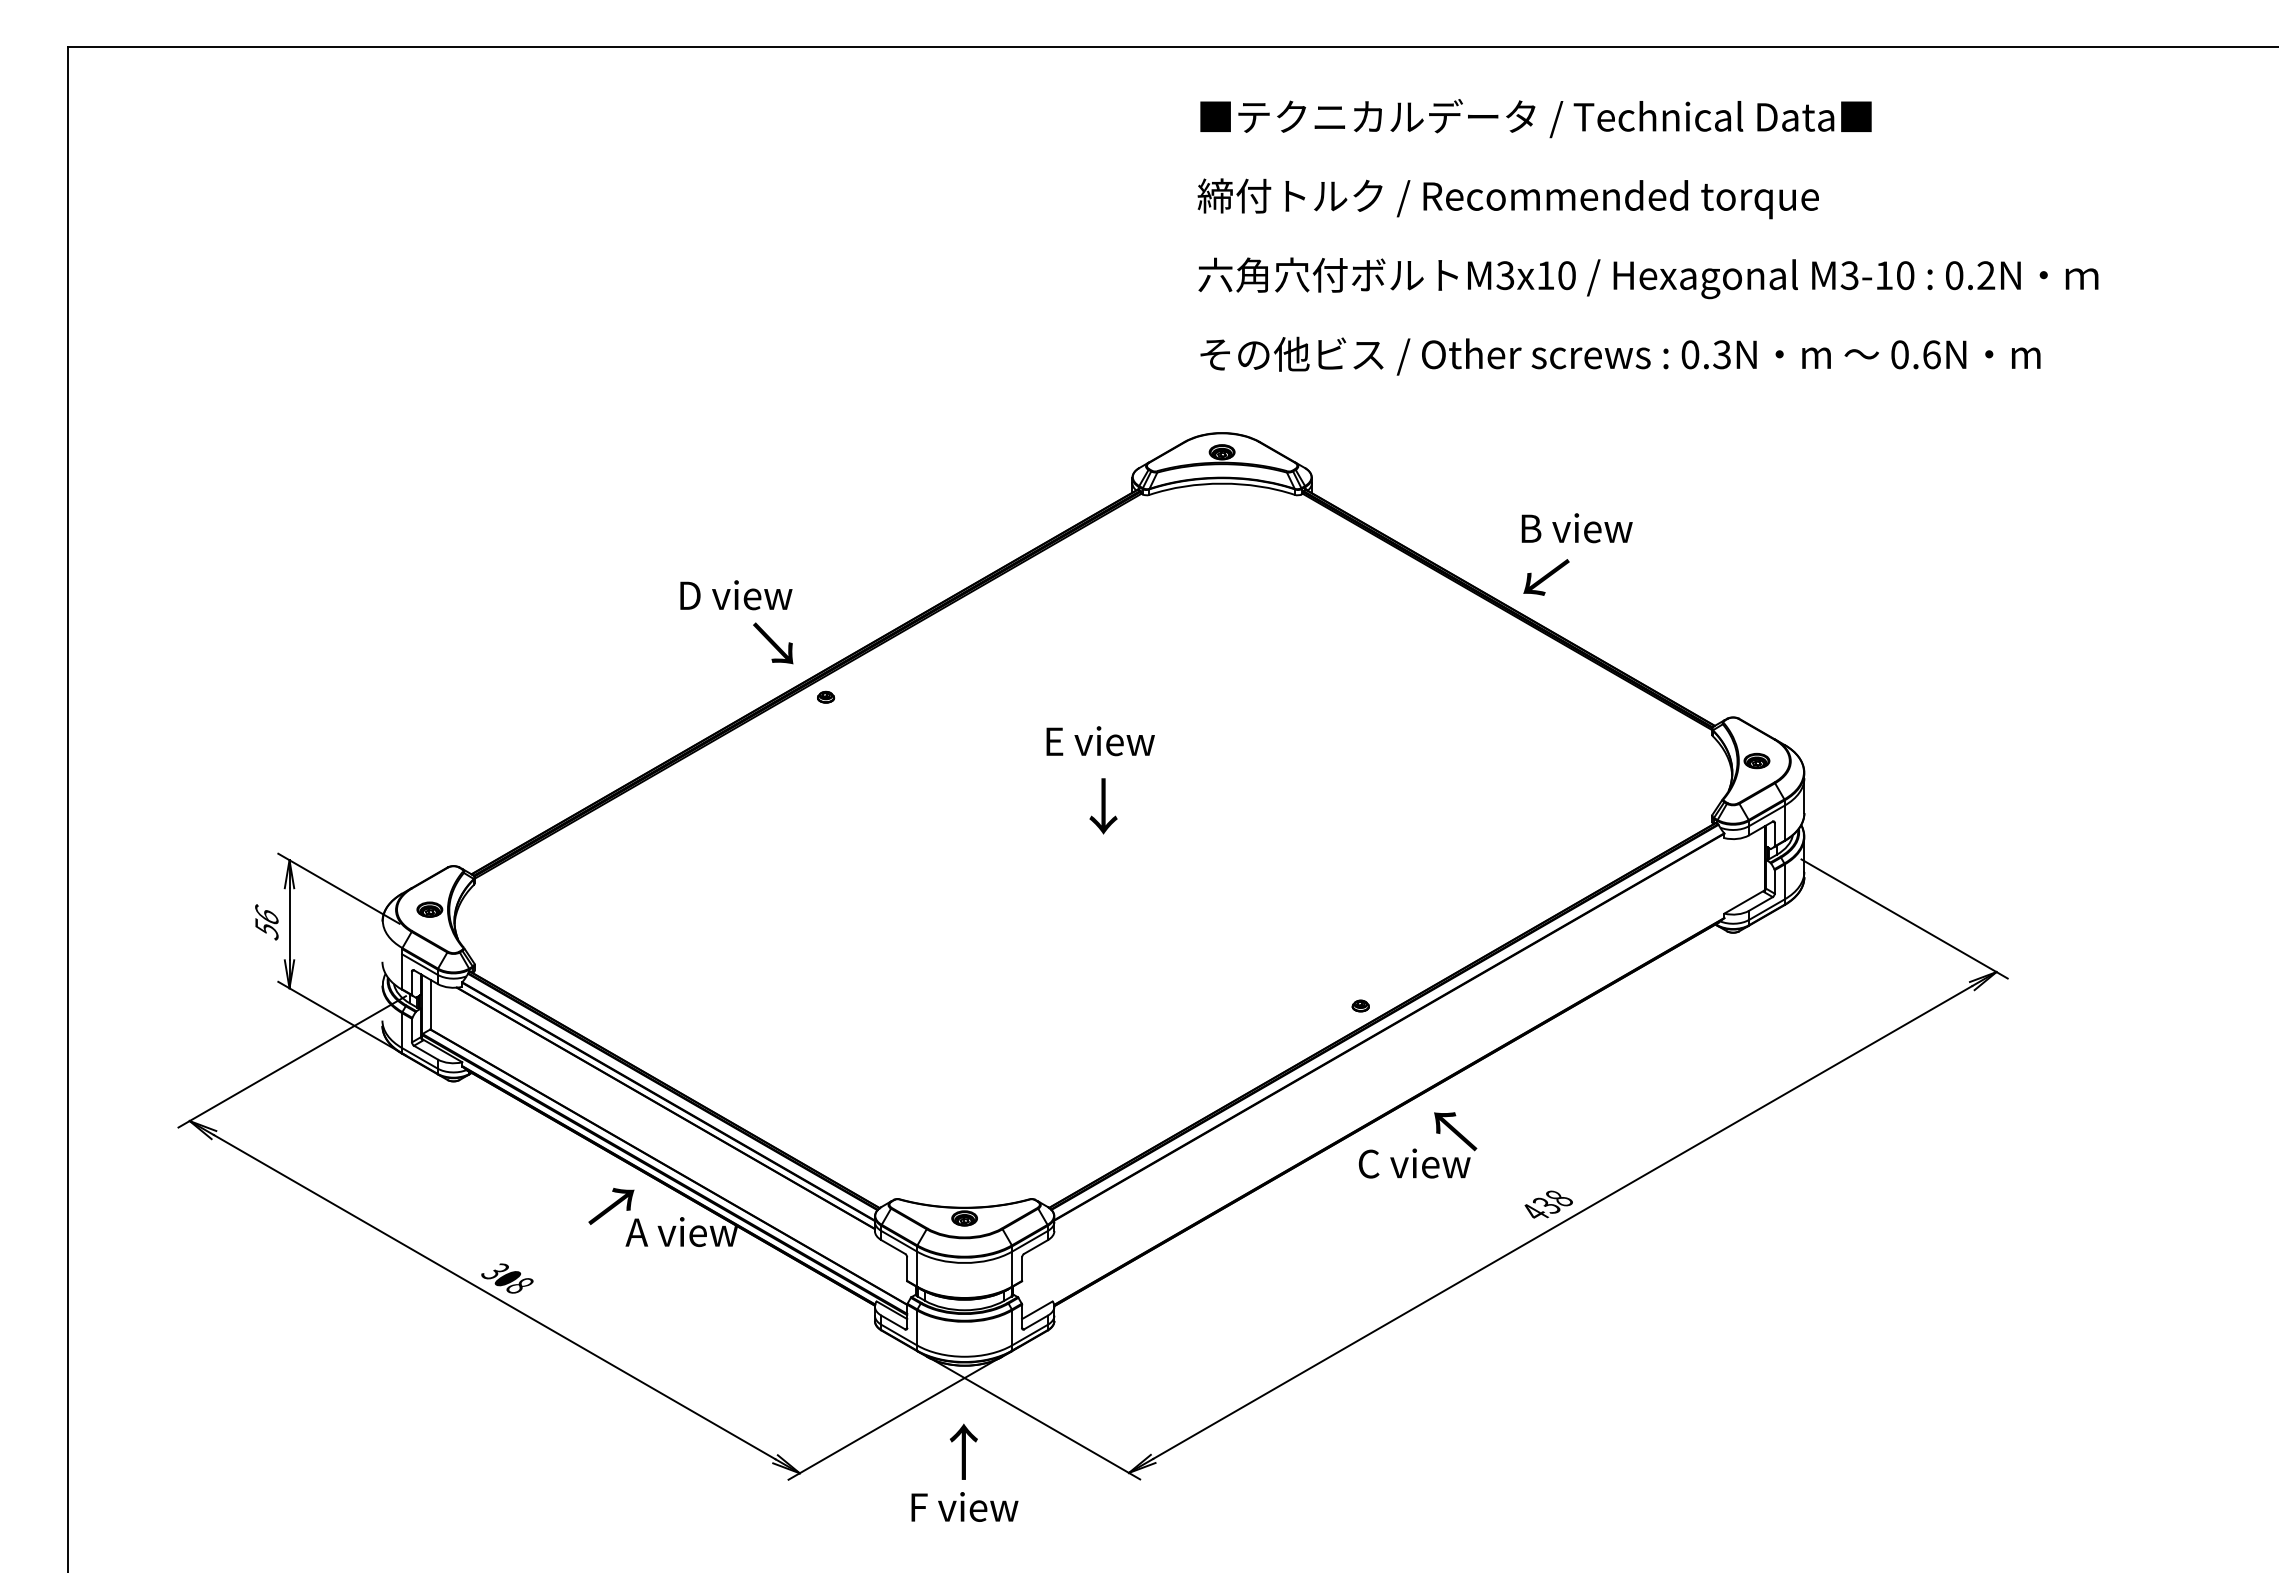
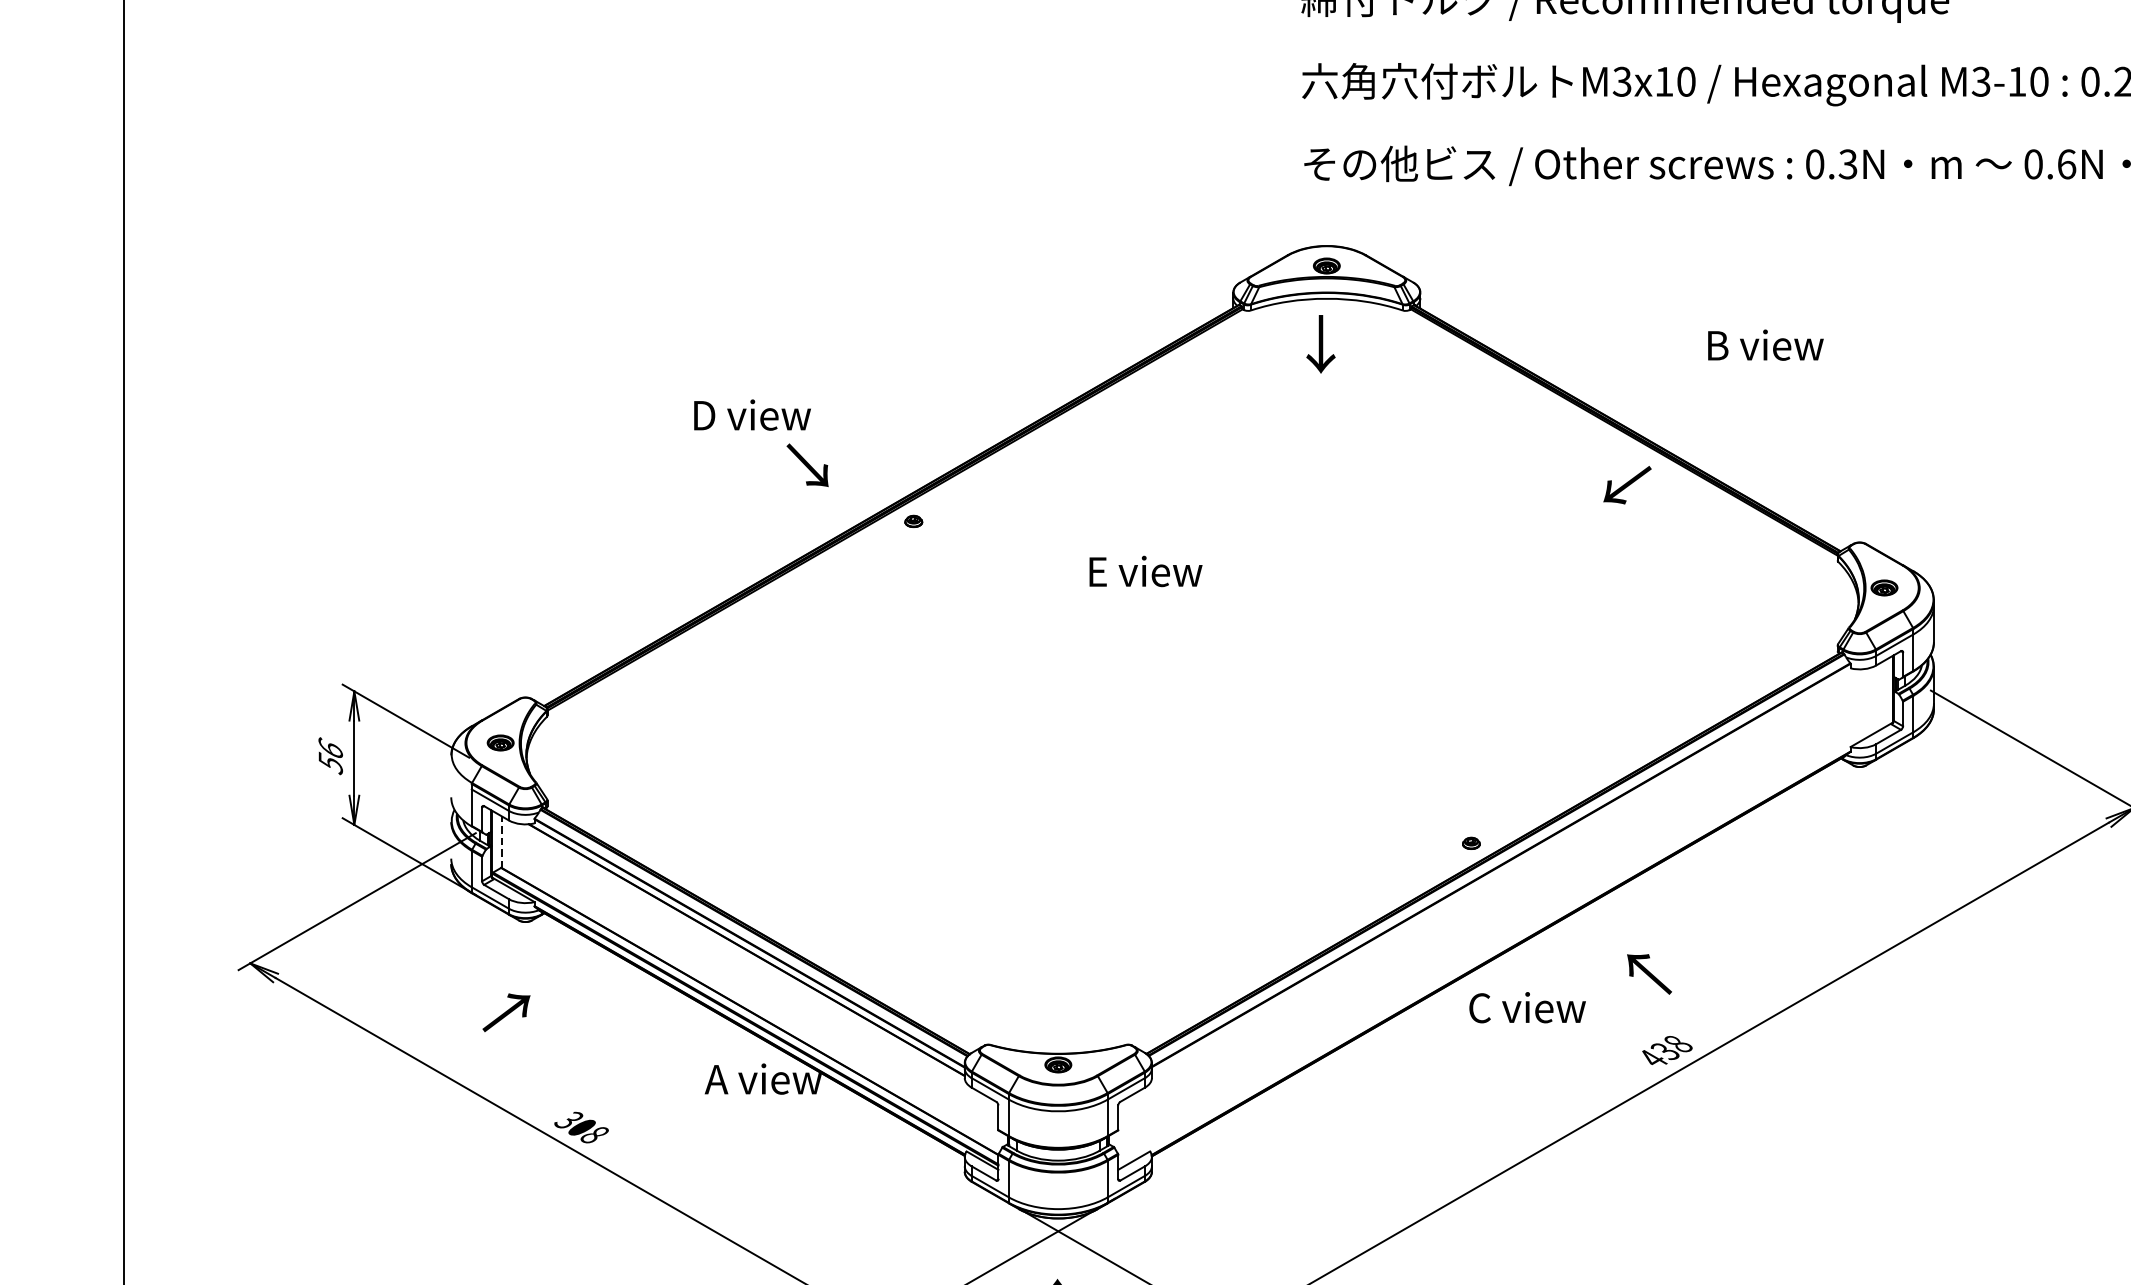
text: (1576, 528) -> (1765, 345), moved
text: (1546, 577) -> (1627, 485), moved
text: (736, 595) -> (752, 415), moved
text: (773, 643) -> (807, 465), moved
text: (1100, 741) -> (1145, 571), moved
text: (1103, 806) -> (1320, 344), moved
line: (430, 1004) -> (501, 841), solid -> dashed
text: (1455, 1131) -> (1649, 974), moved
text: (611, 1206) -> (506, 1012), moved

